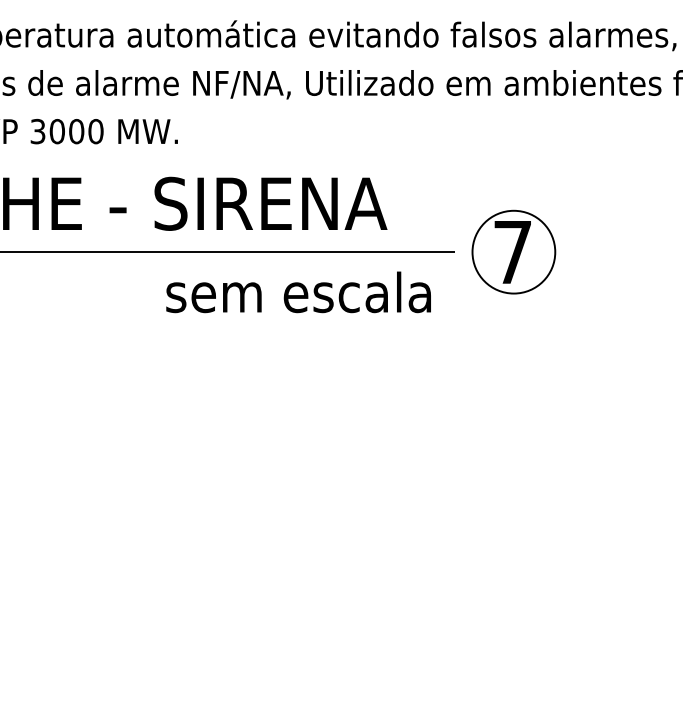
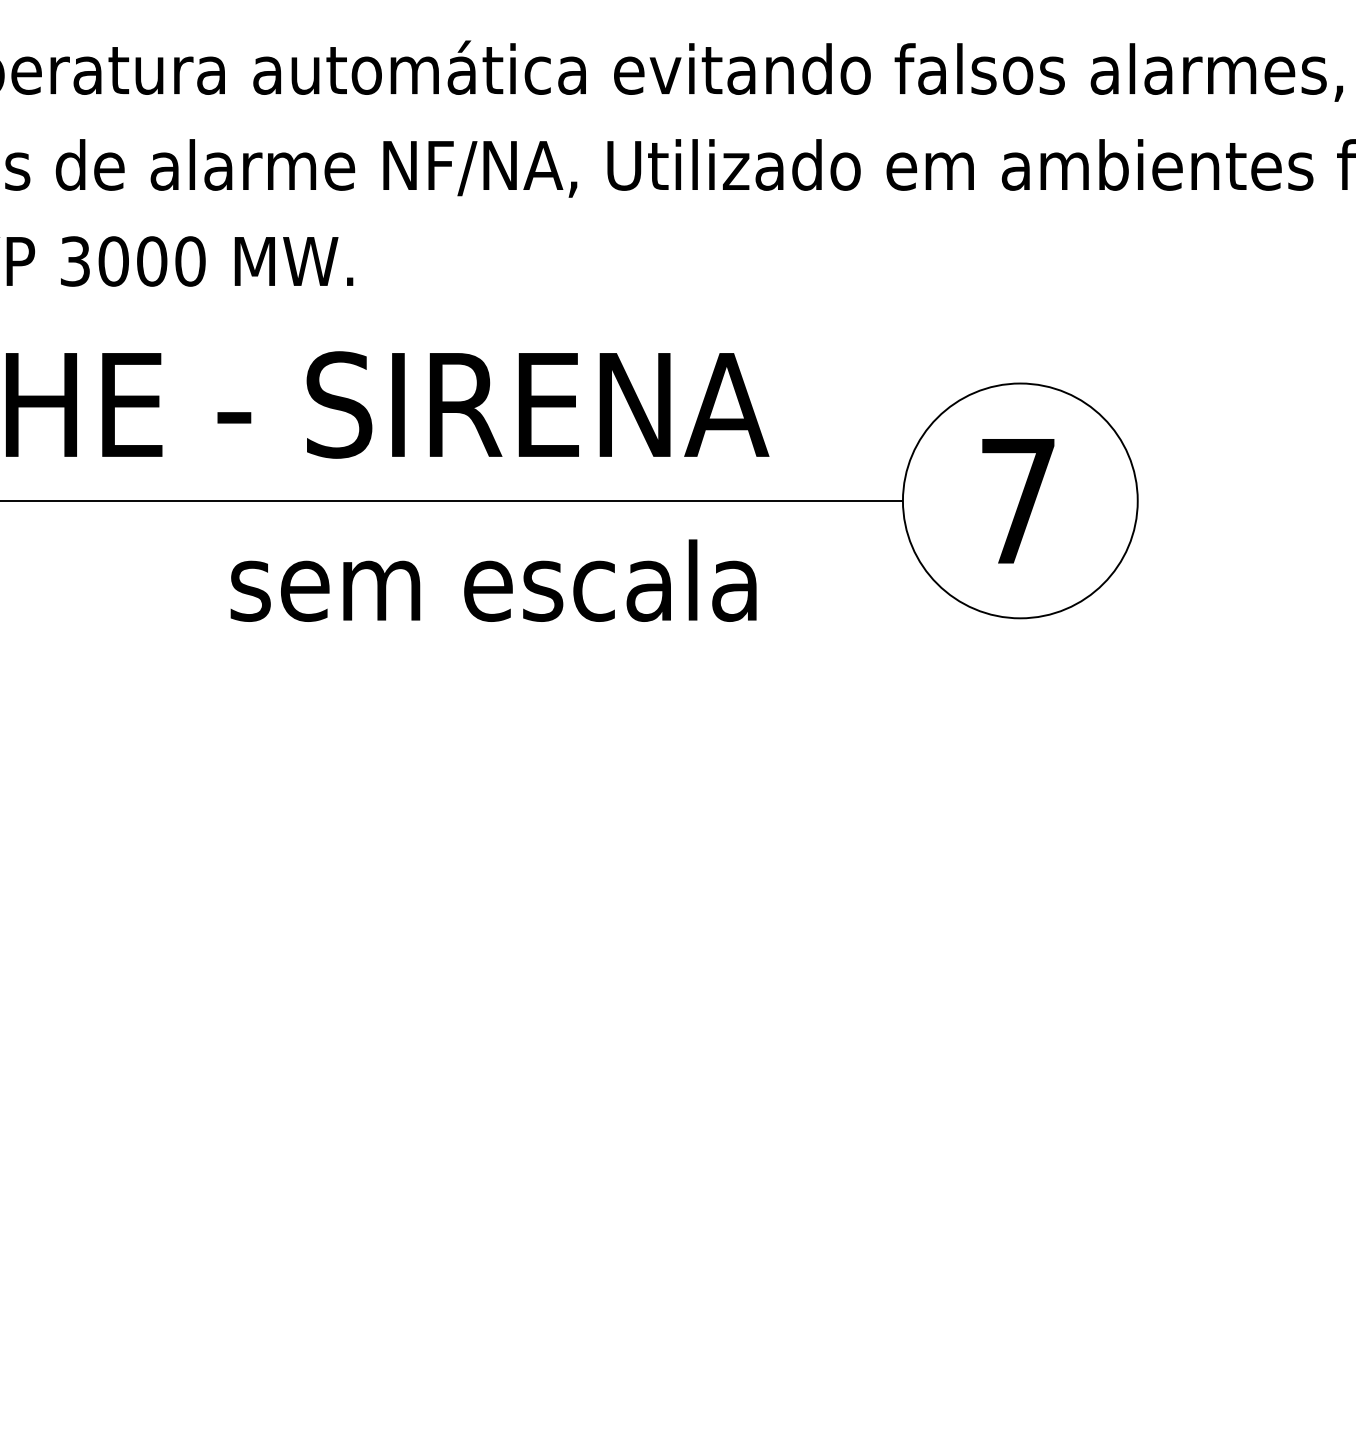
circle: (513, 252) -> (1019, 501), size x1.43
text: (298, 292) -> (493, 580), moved

